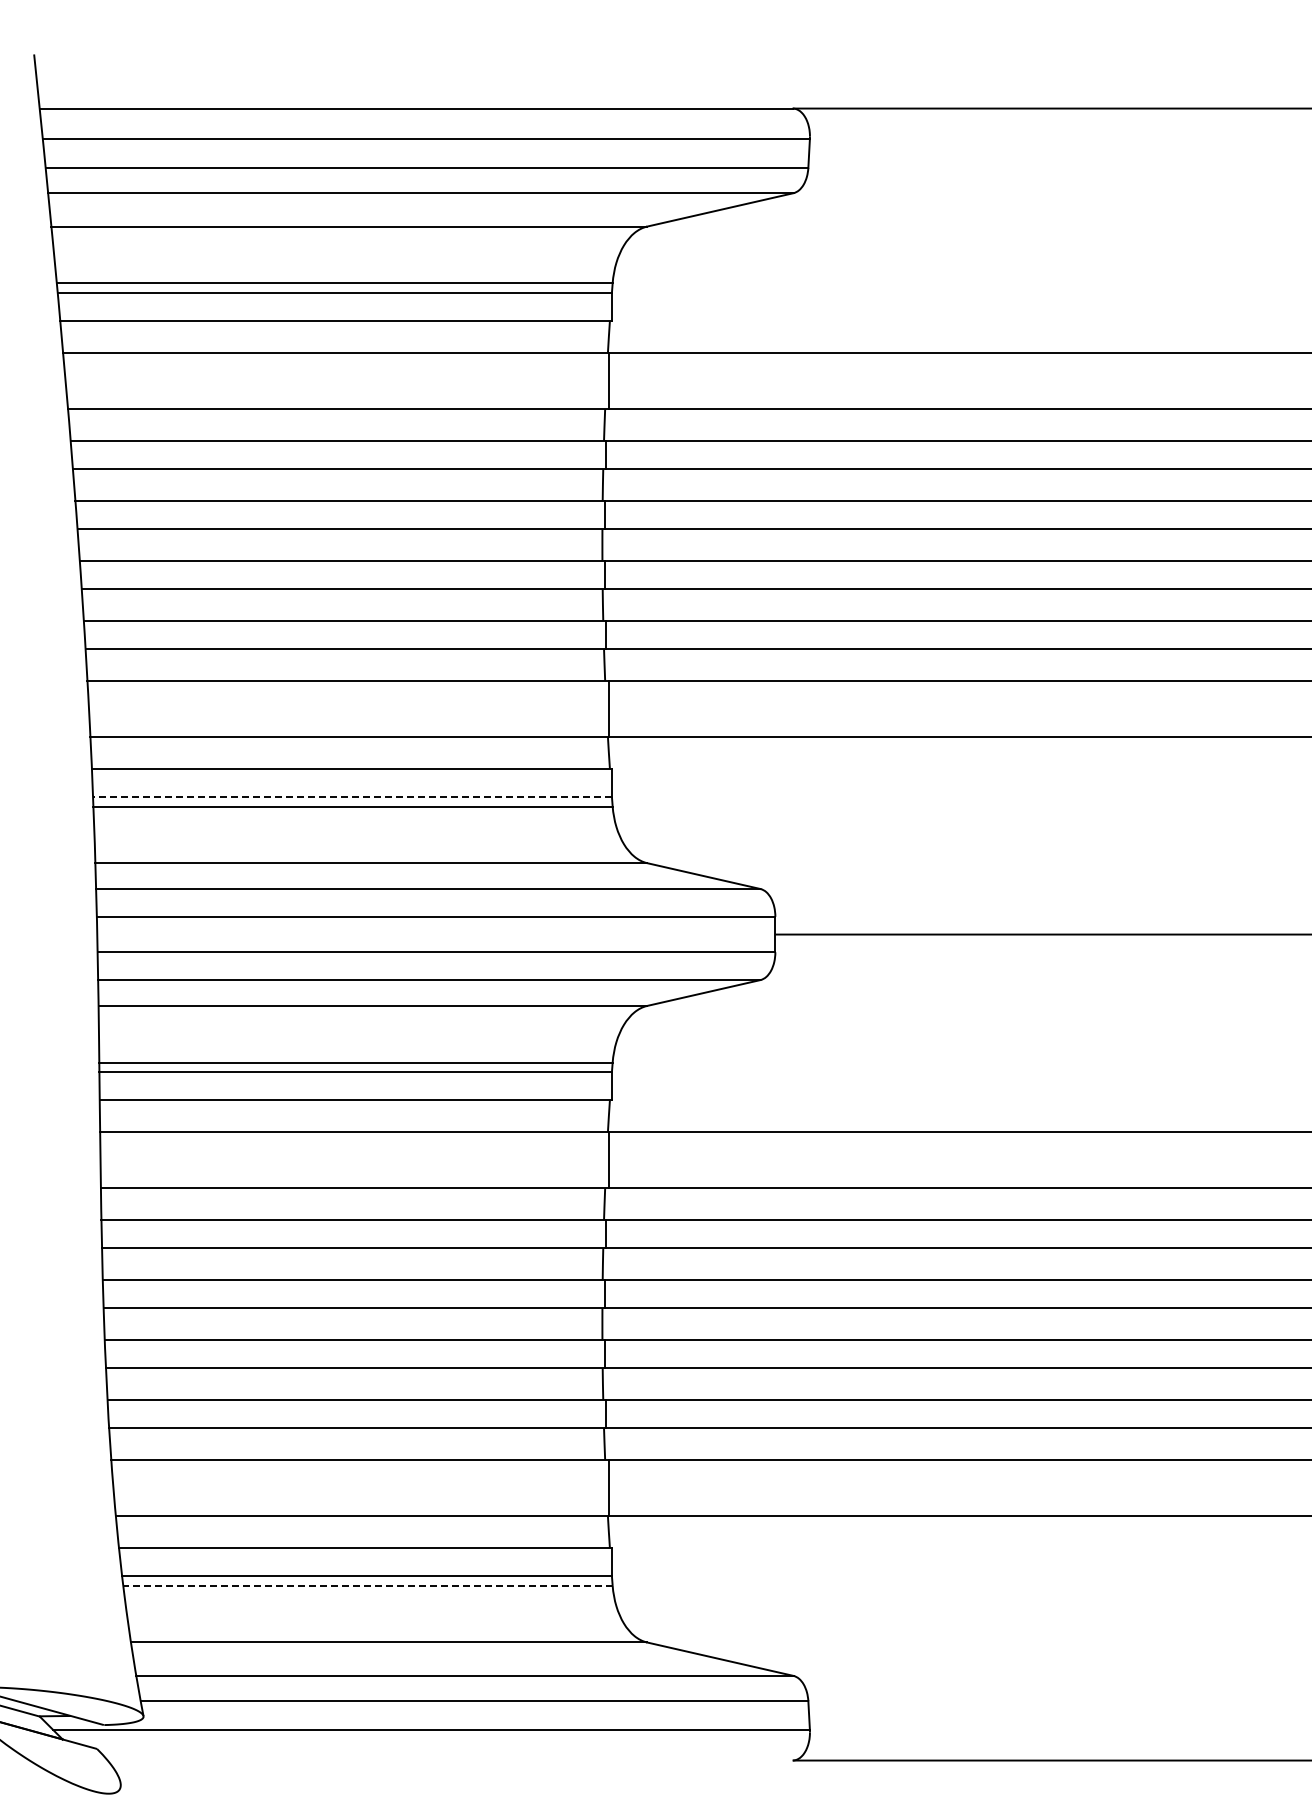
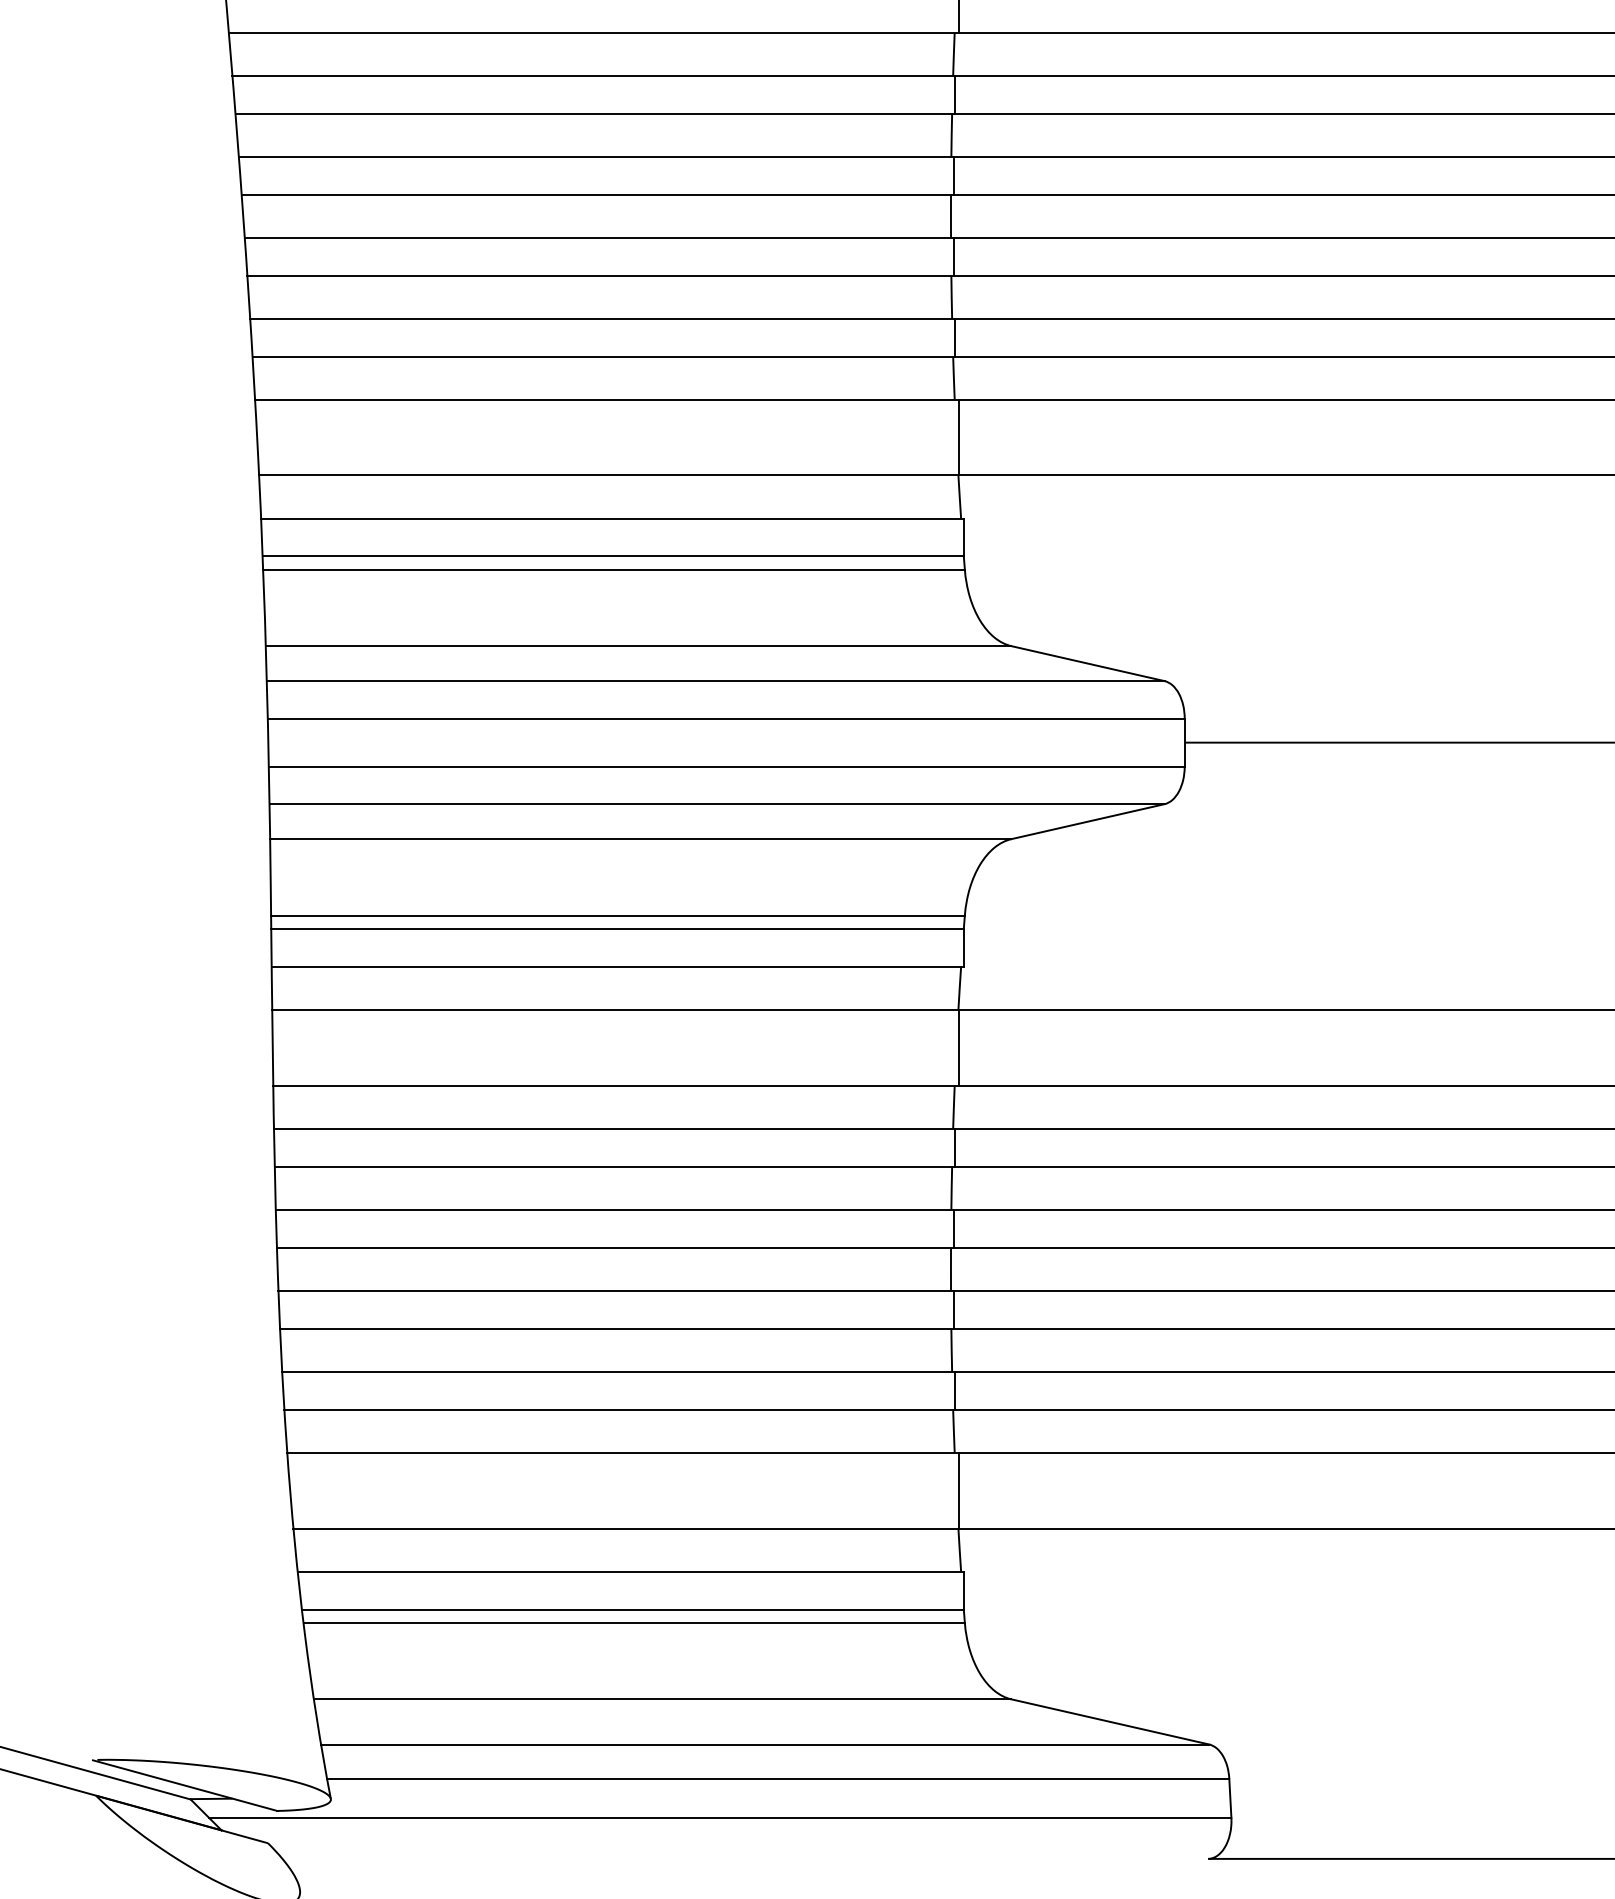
line: (352, 796) -> (613, 556), dashed -> solid
line: (367, 1585) -> (633, 1622), dashed -> solid

